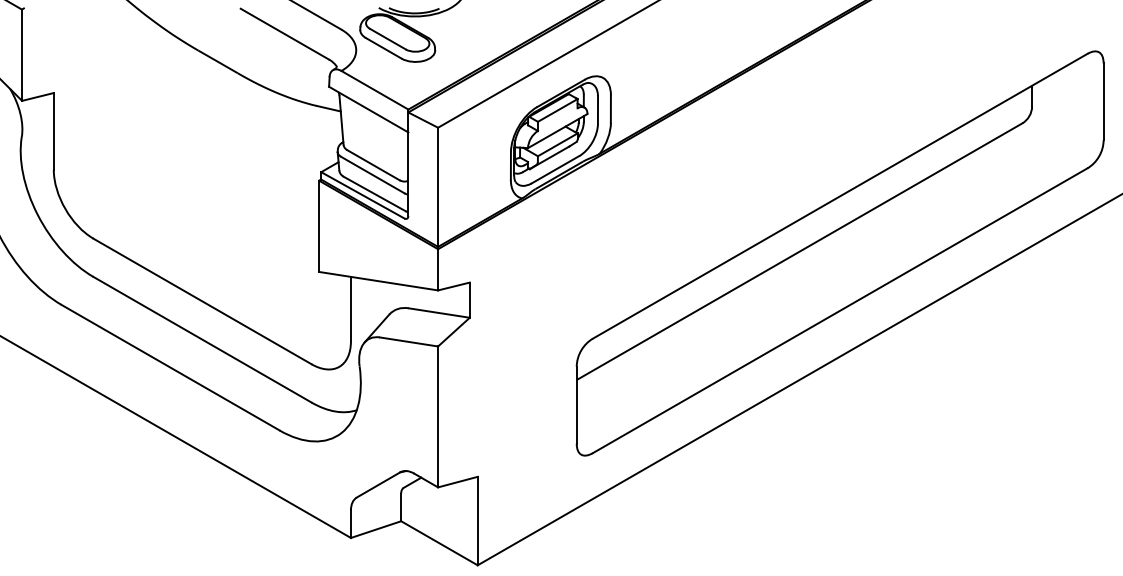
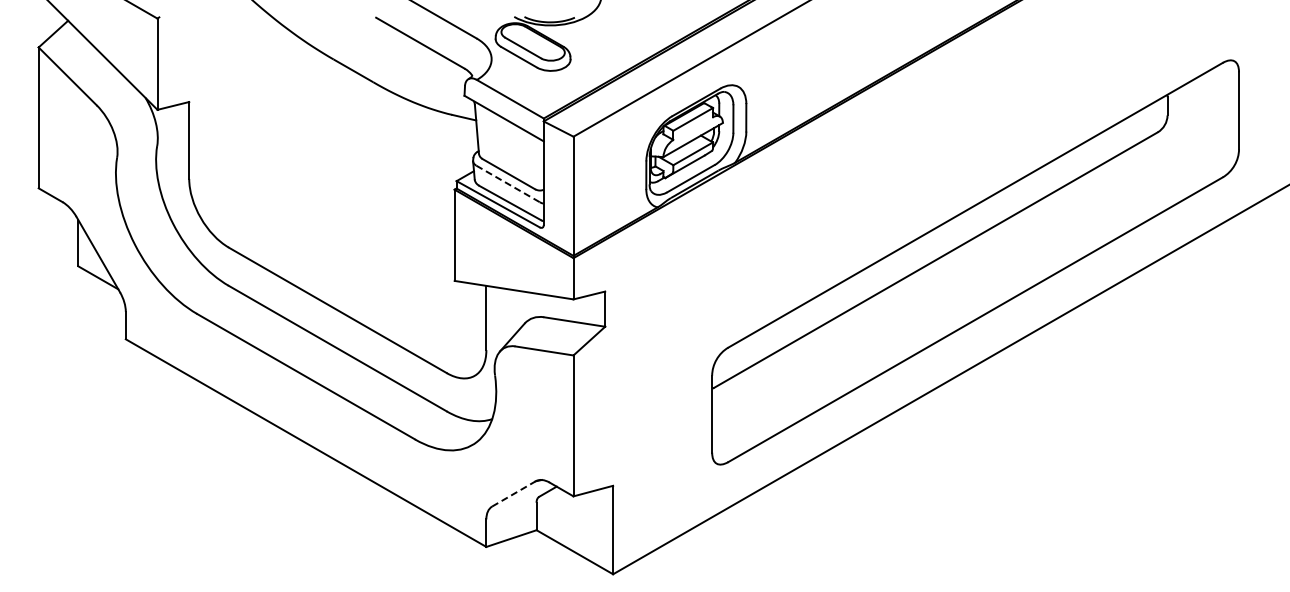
line: (373, 174) -> (508, 183), solid -> dashed
line: (379, 484) -> (514, 493), solid -> dashed

